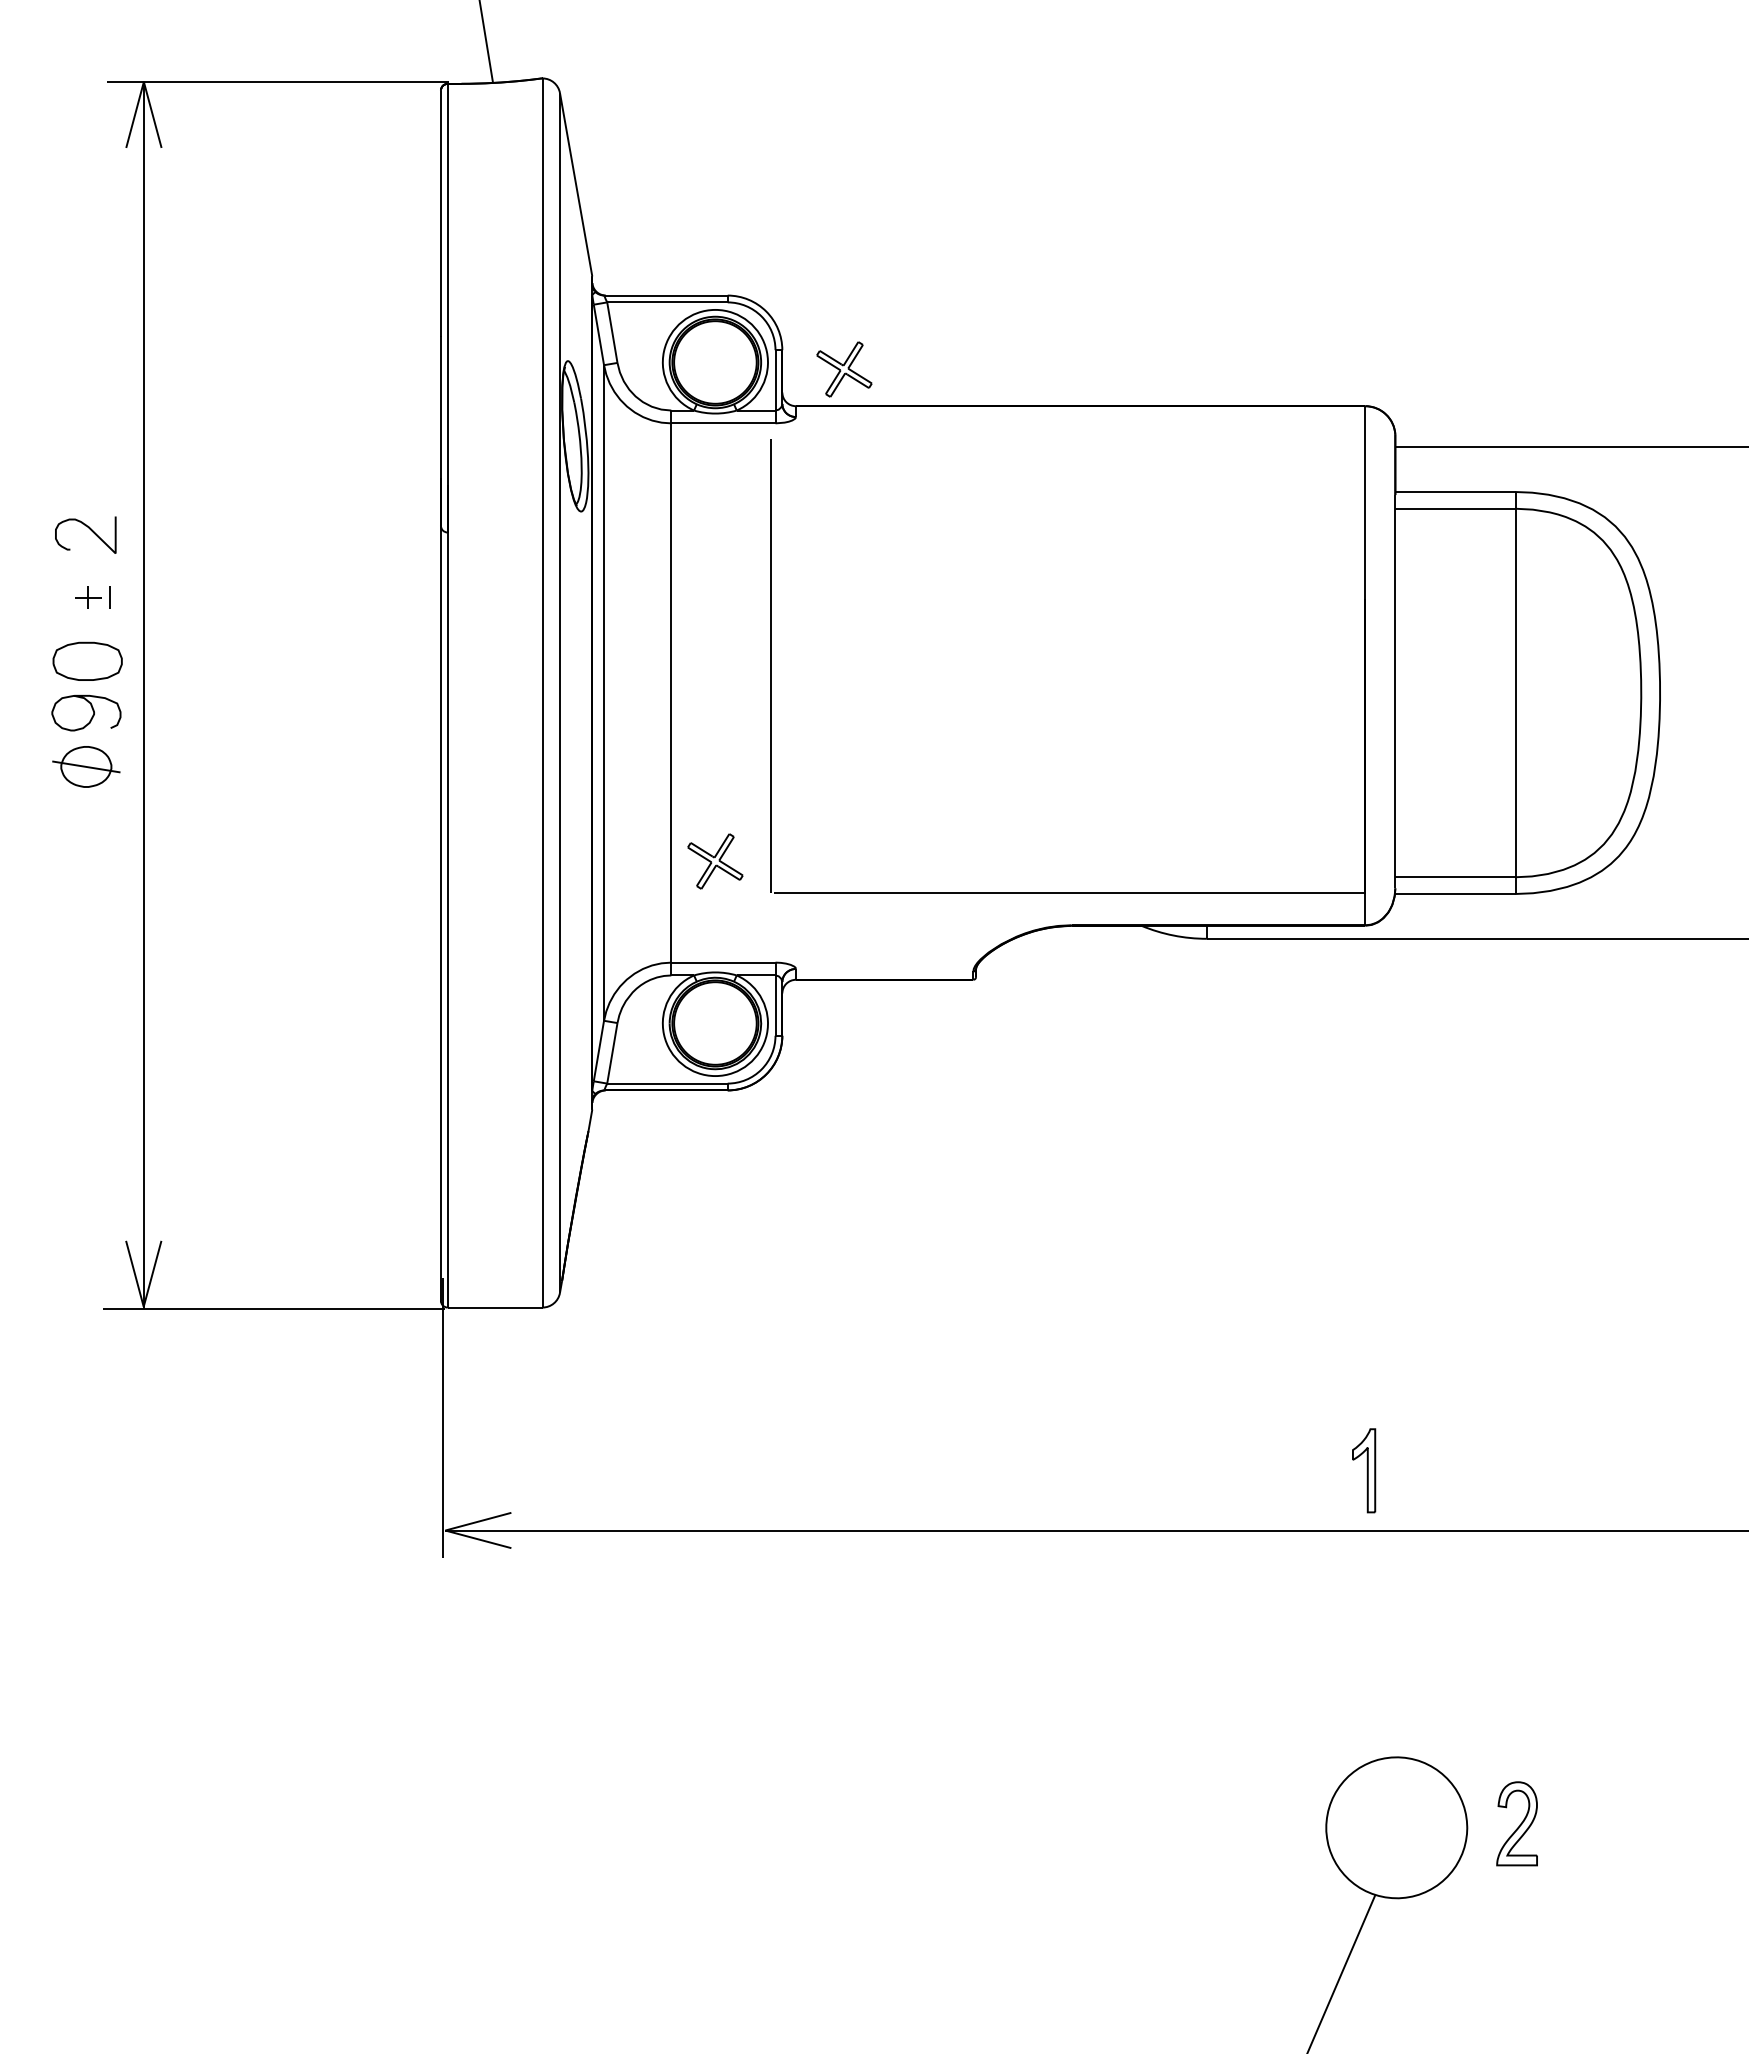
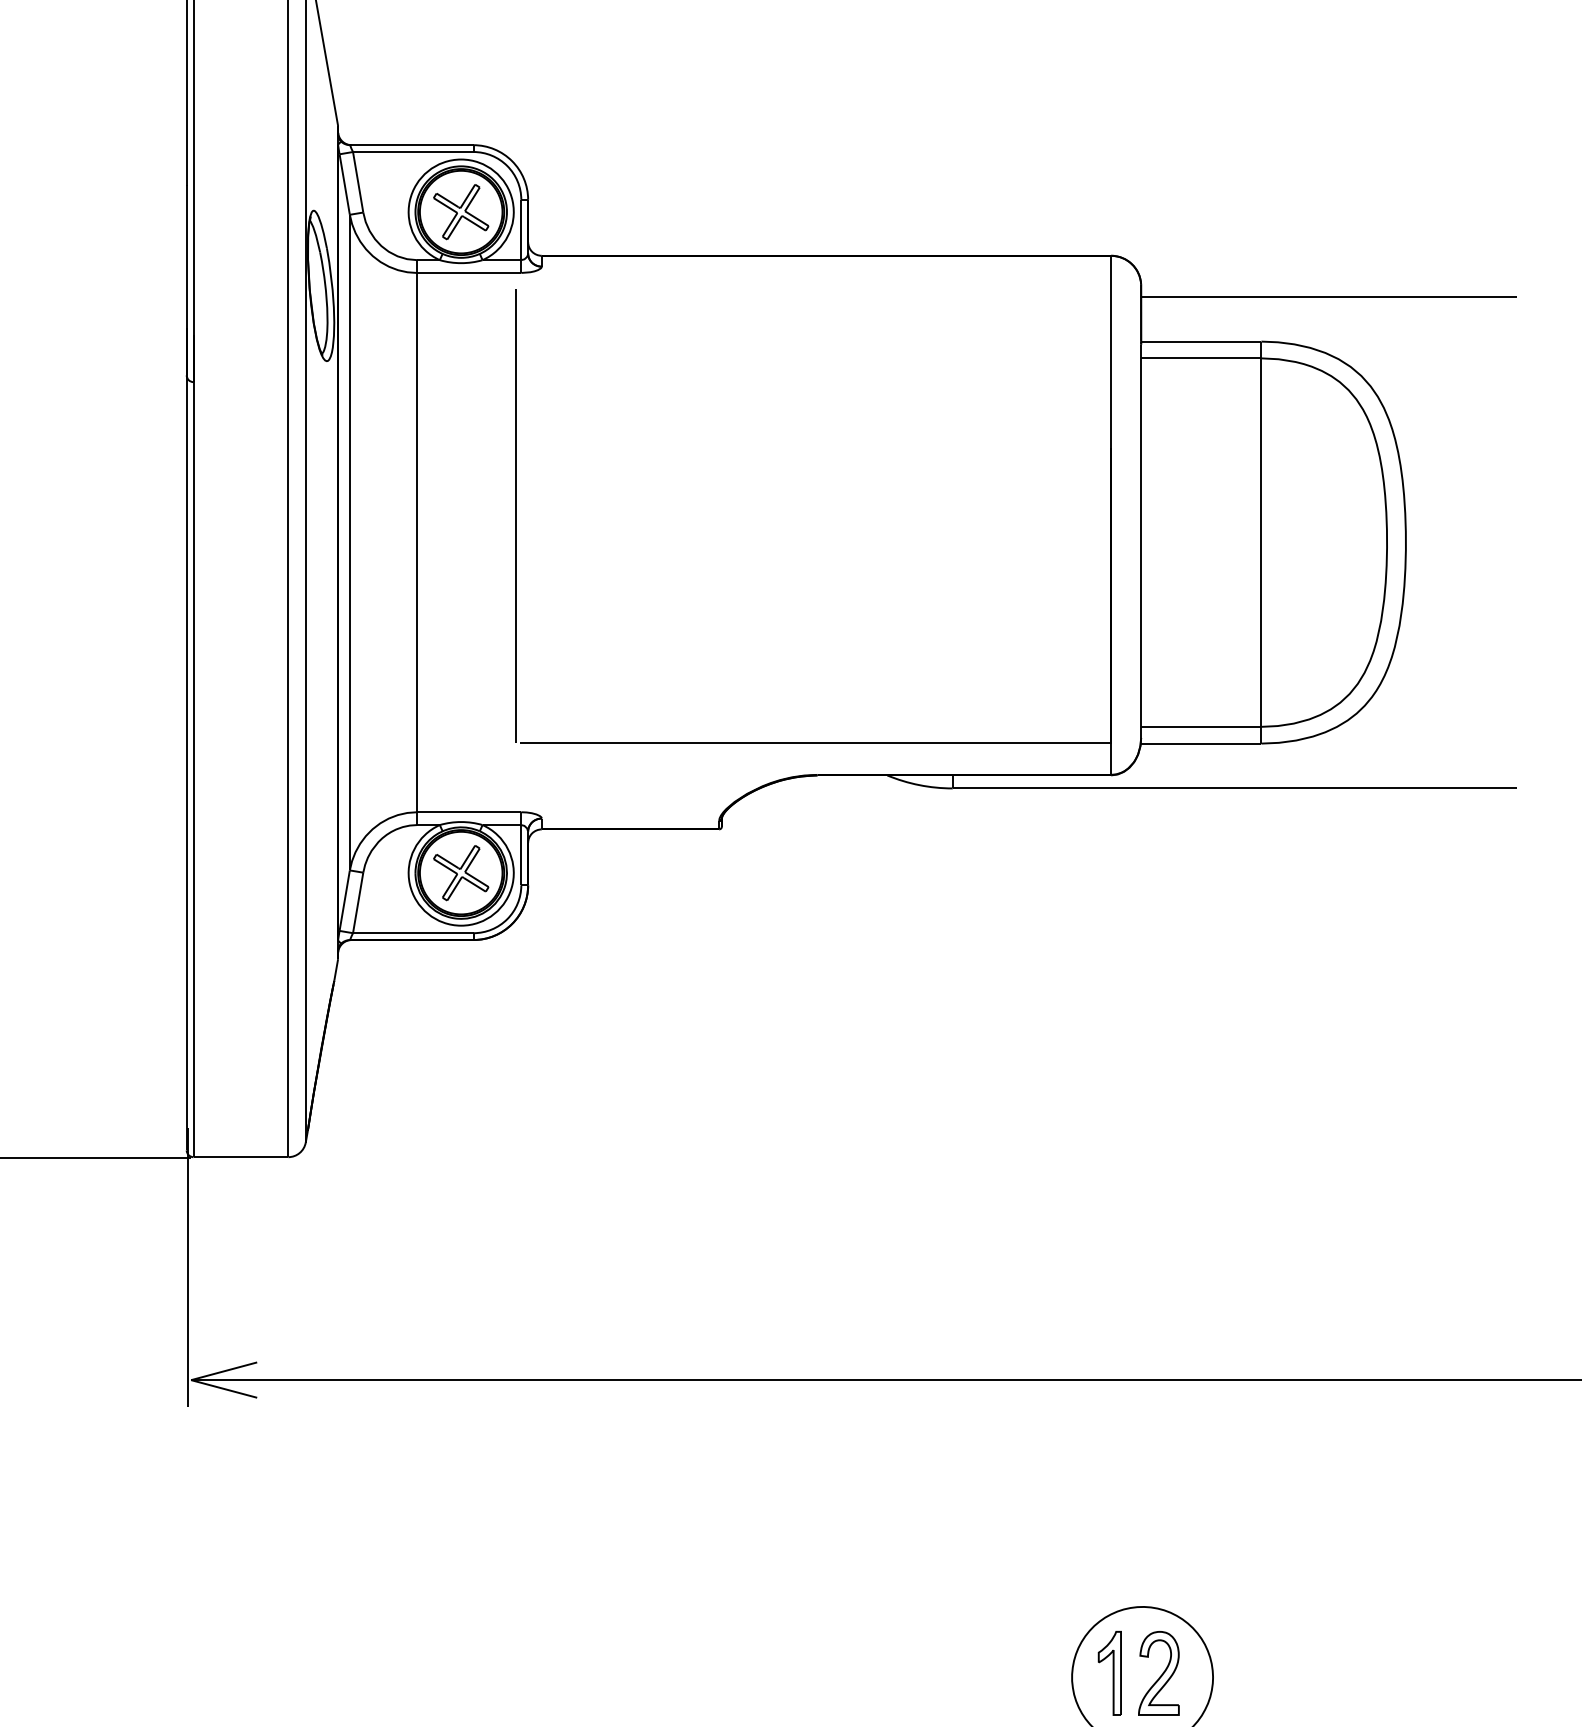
part: (844, 369) -> (461, 212), moved
part: (715, 861) -> (461, 873), moved
part: (1364, 1470) -> (1110, 1673), moved
part: (1516, 1823) -> (1158, 1673), moved

